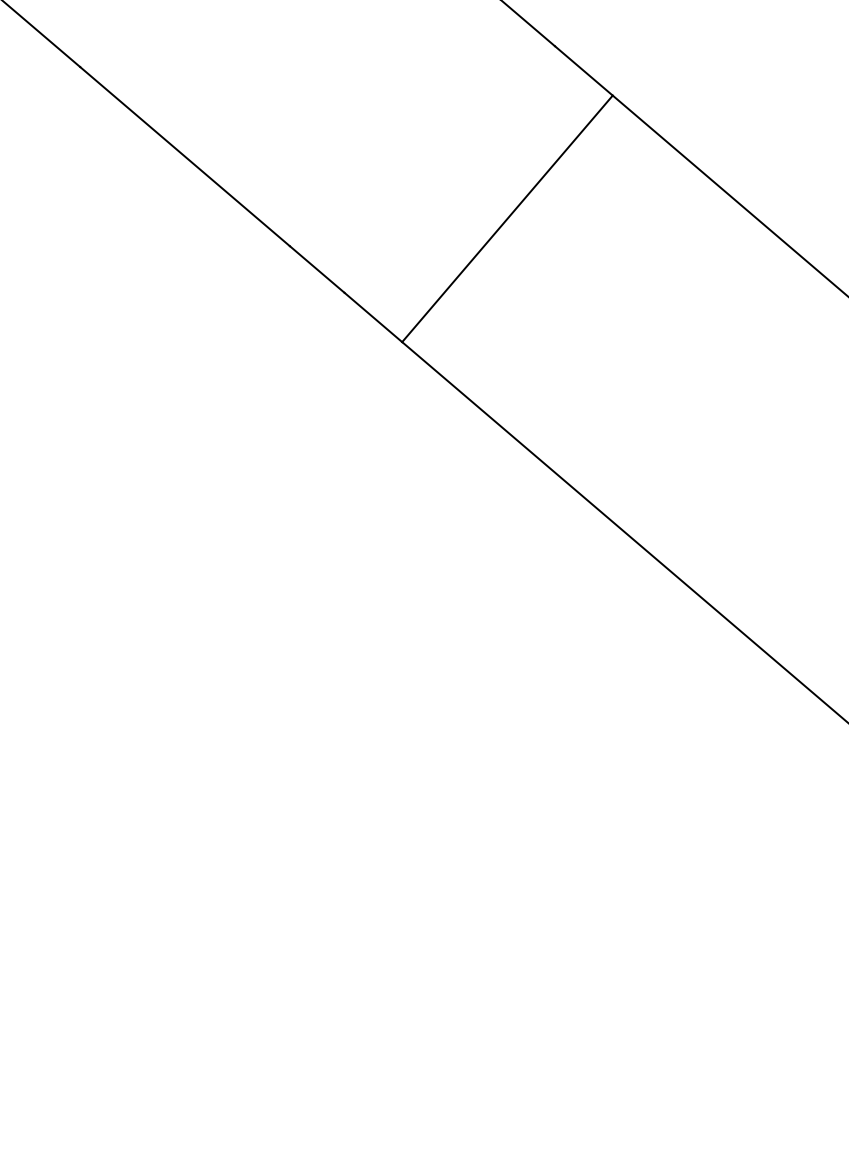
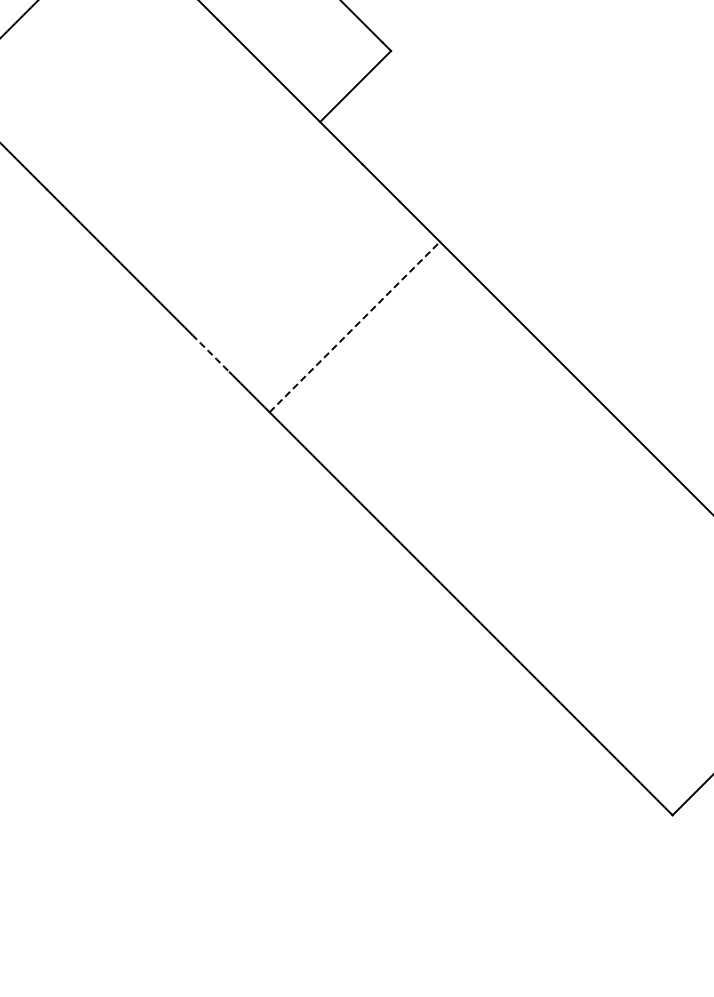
line: (508, 218) -> (355, 326), solid -> dashed
line: (316, 269) -> (210, 353), solid -> dashed

